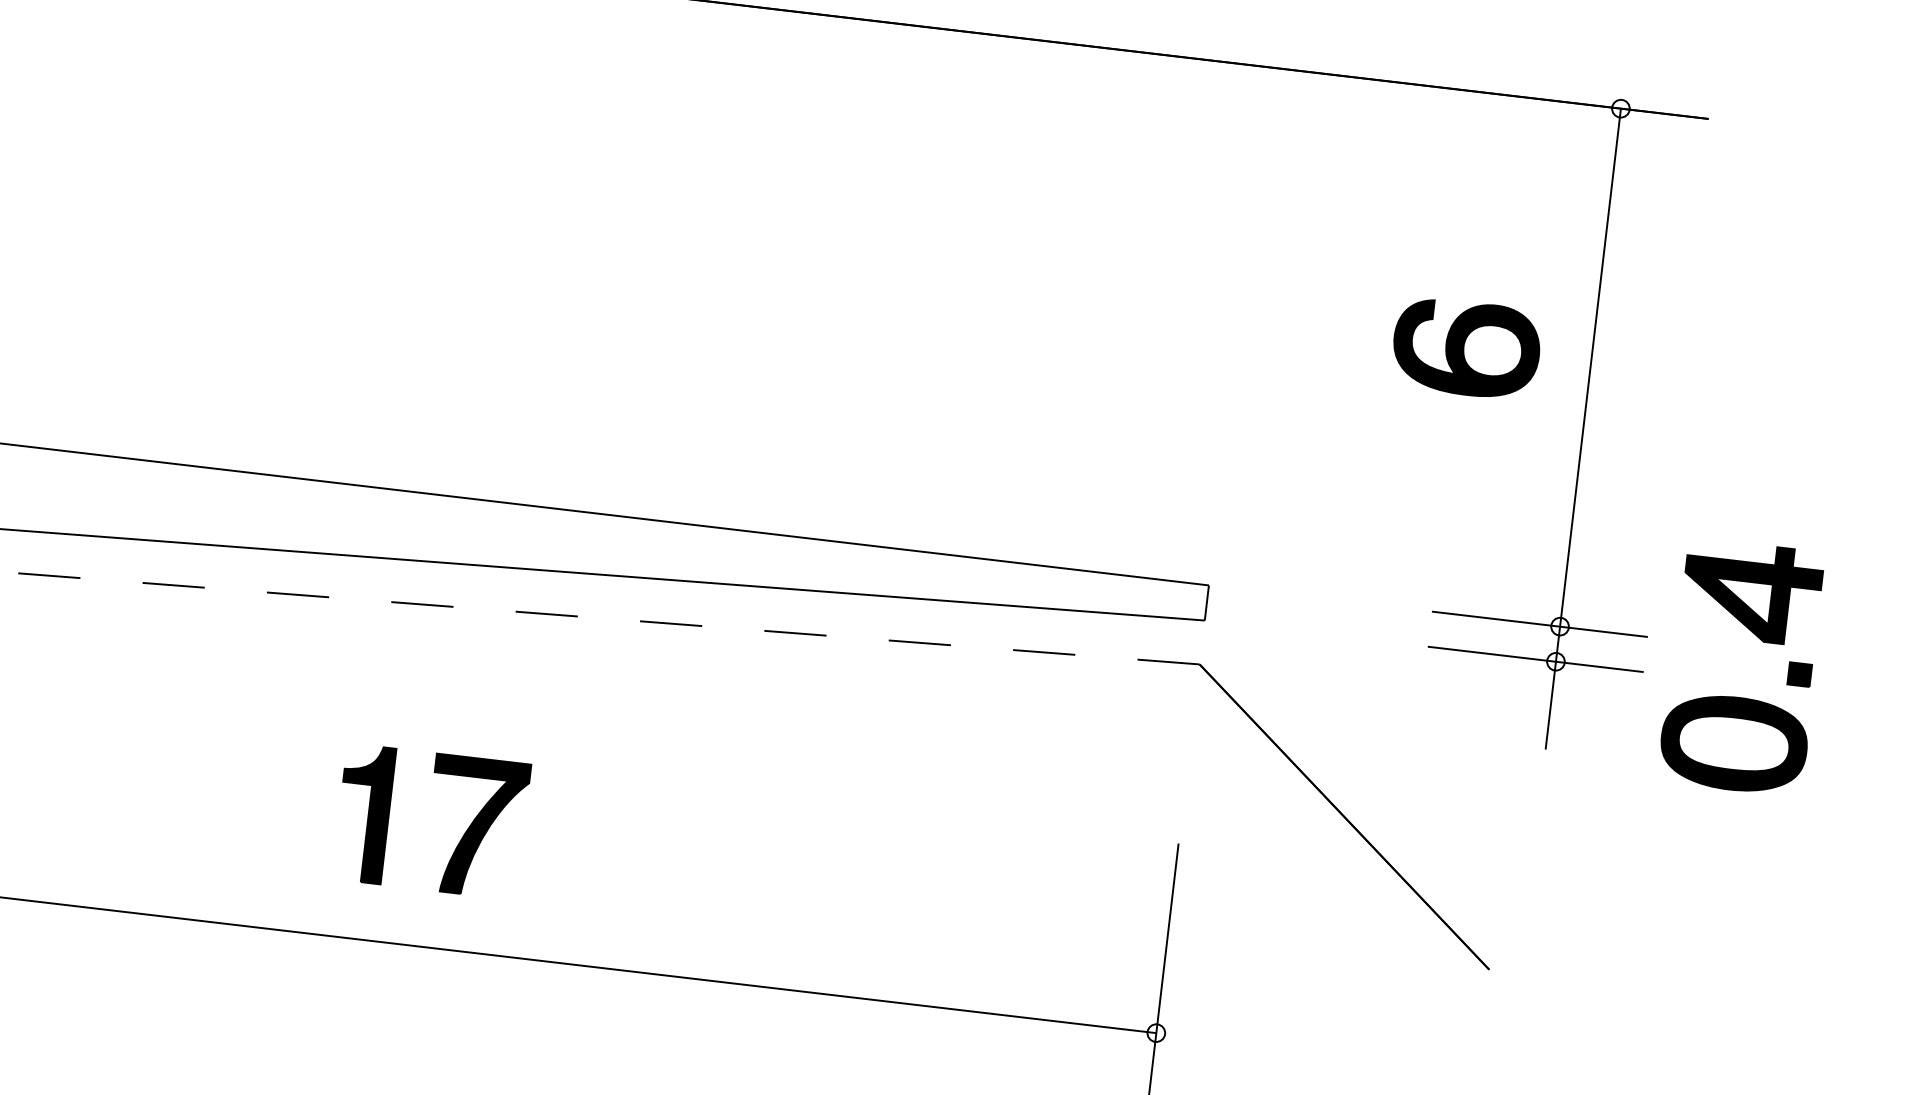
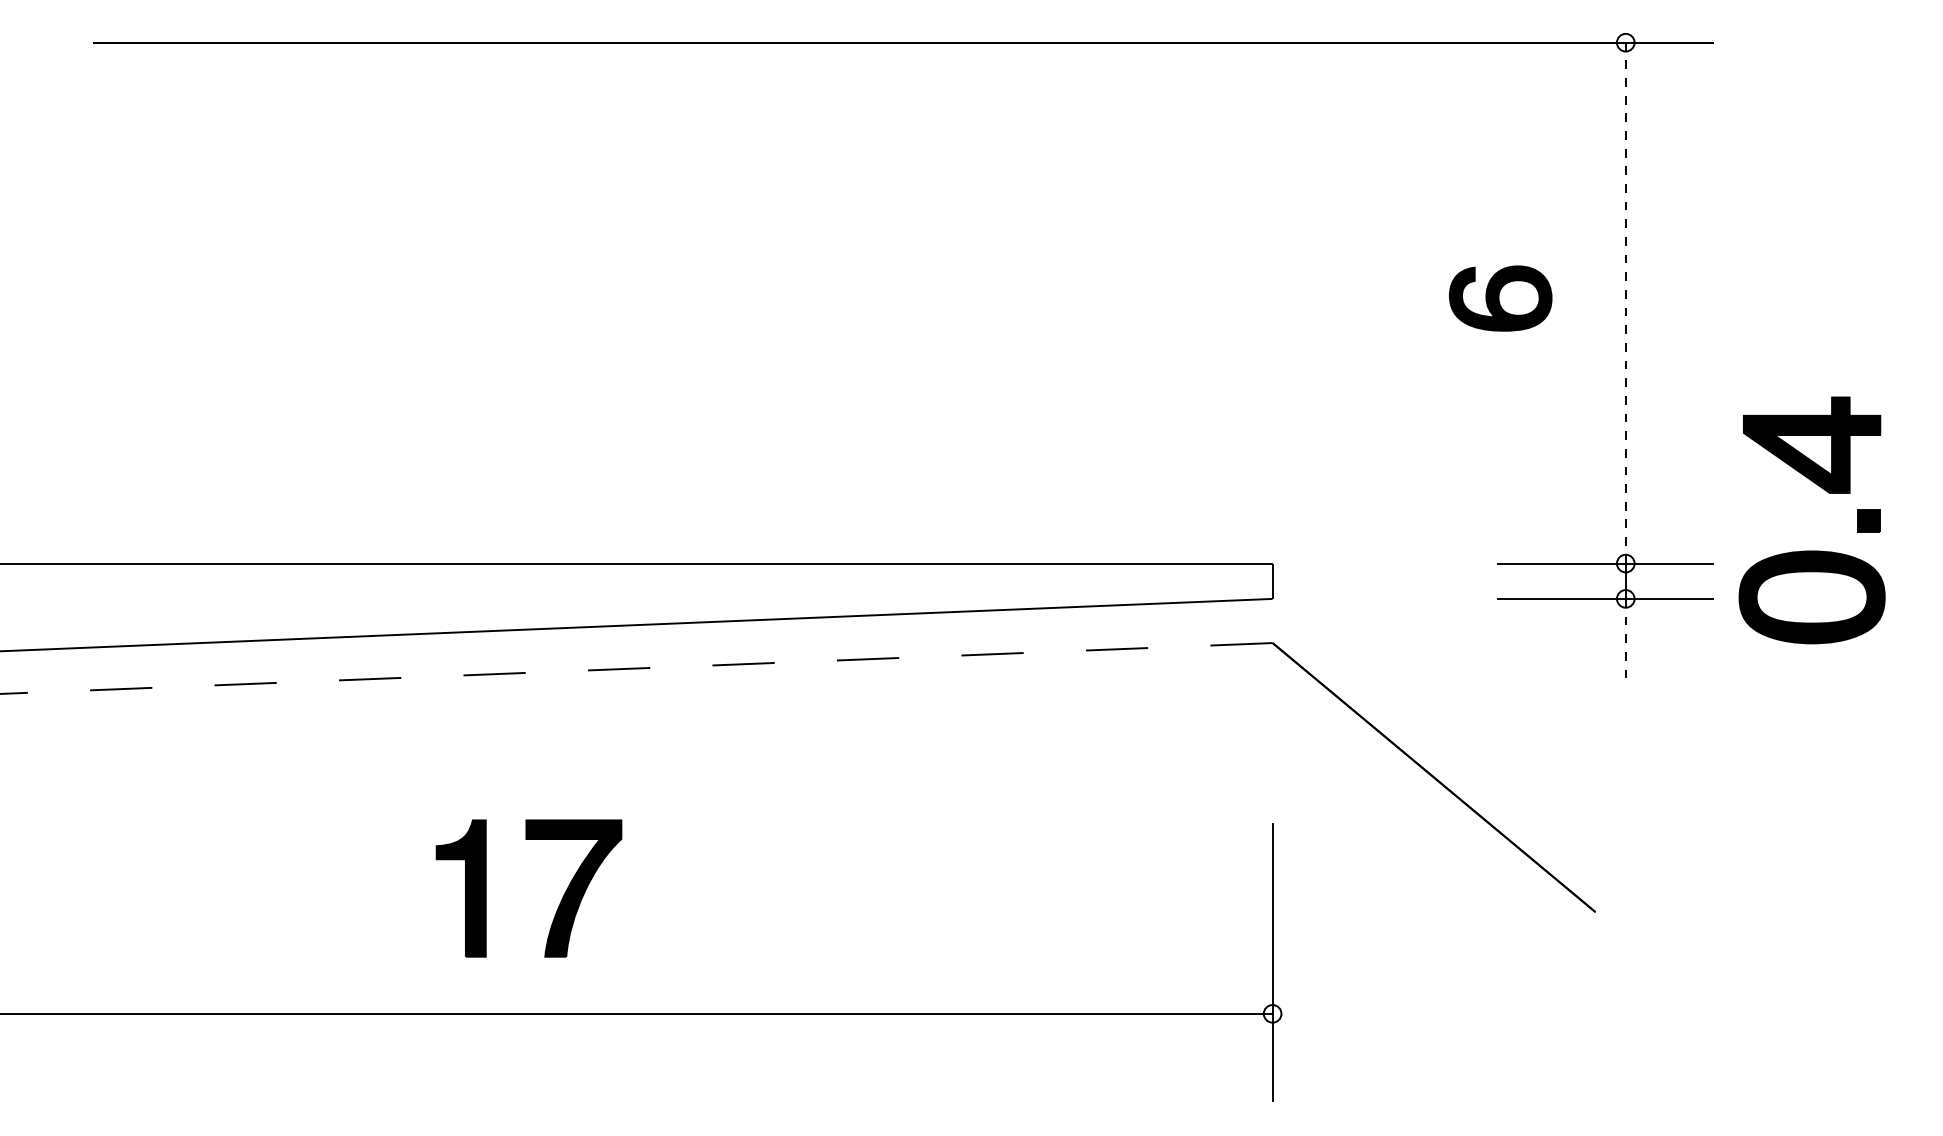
part: (1466, 348) -> (1500, 298), size x0.7
line: (1590, 367) -> (1625, 302), solid -> dashed
part: (1739, 696) -> (1811, 550), moved
line: (1550, 706) -> (1625, 643), solid -> dashed

